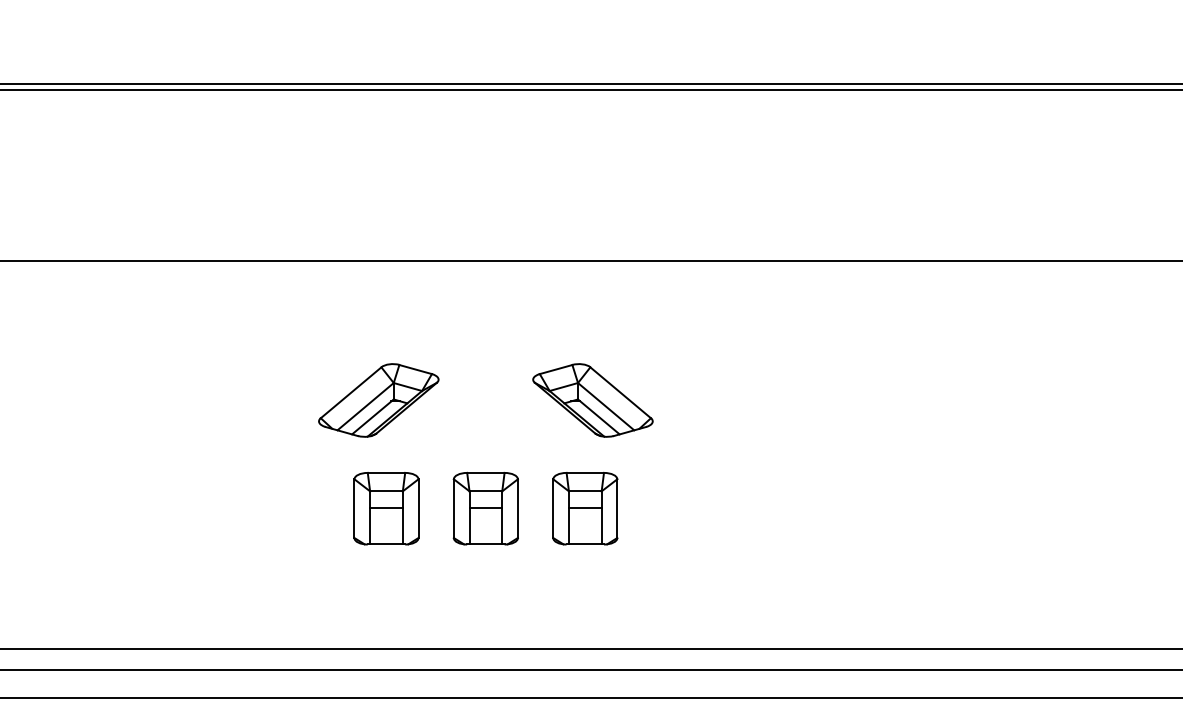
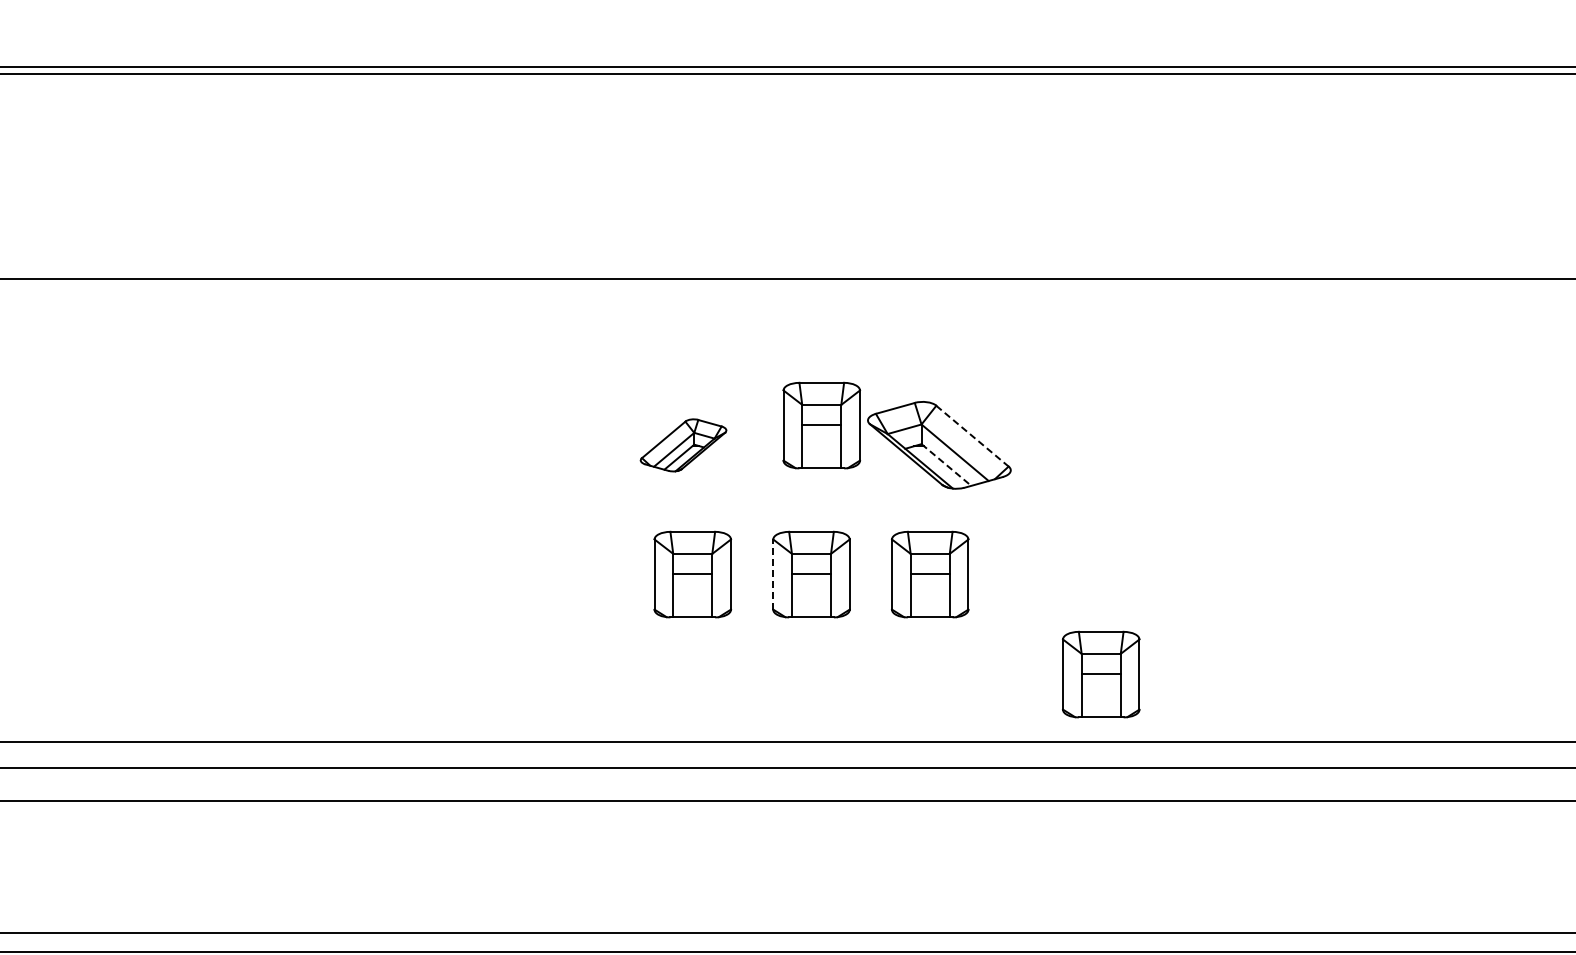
part: (494, 383) -> (821, 425), added
line: (620, 393) -> (972, 436), solid -> dashed
part: (378, 400) -> (683, 445), size x0.6
line: (598, 417) -> (946, 465), solid -> dashed
line: (454, 508) -> (773, 574), solid -> dashed
part: (727, 592) -> (1100, 674), added

